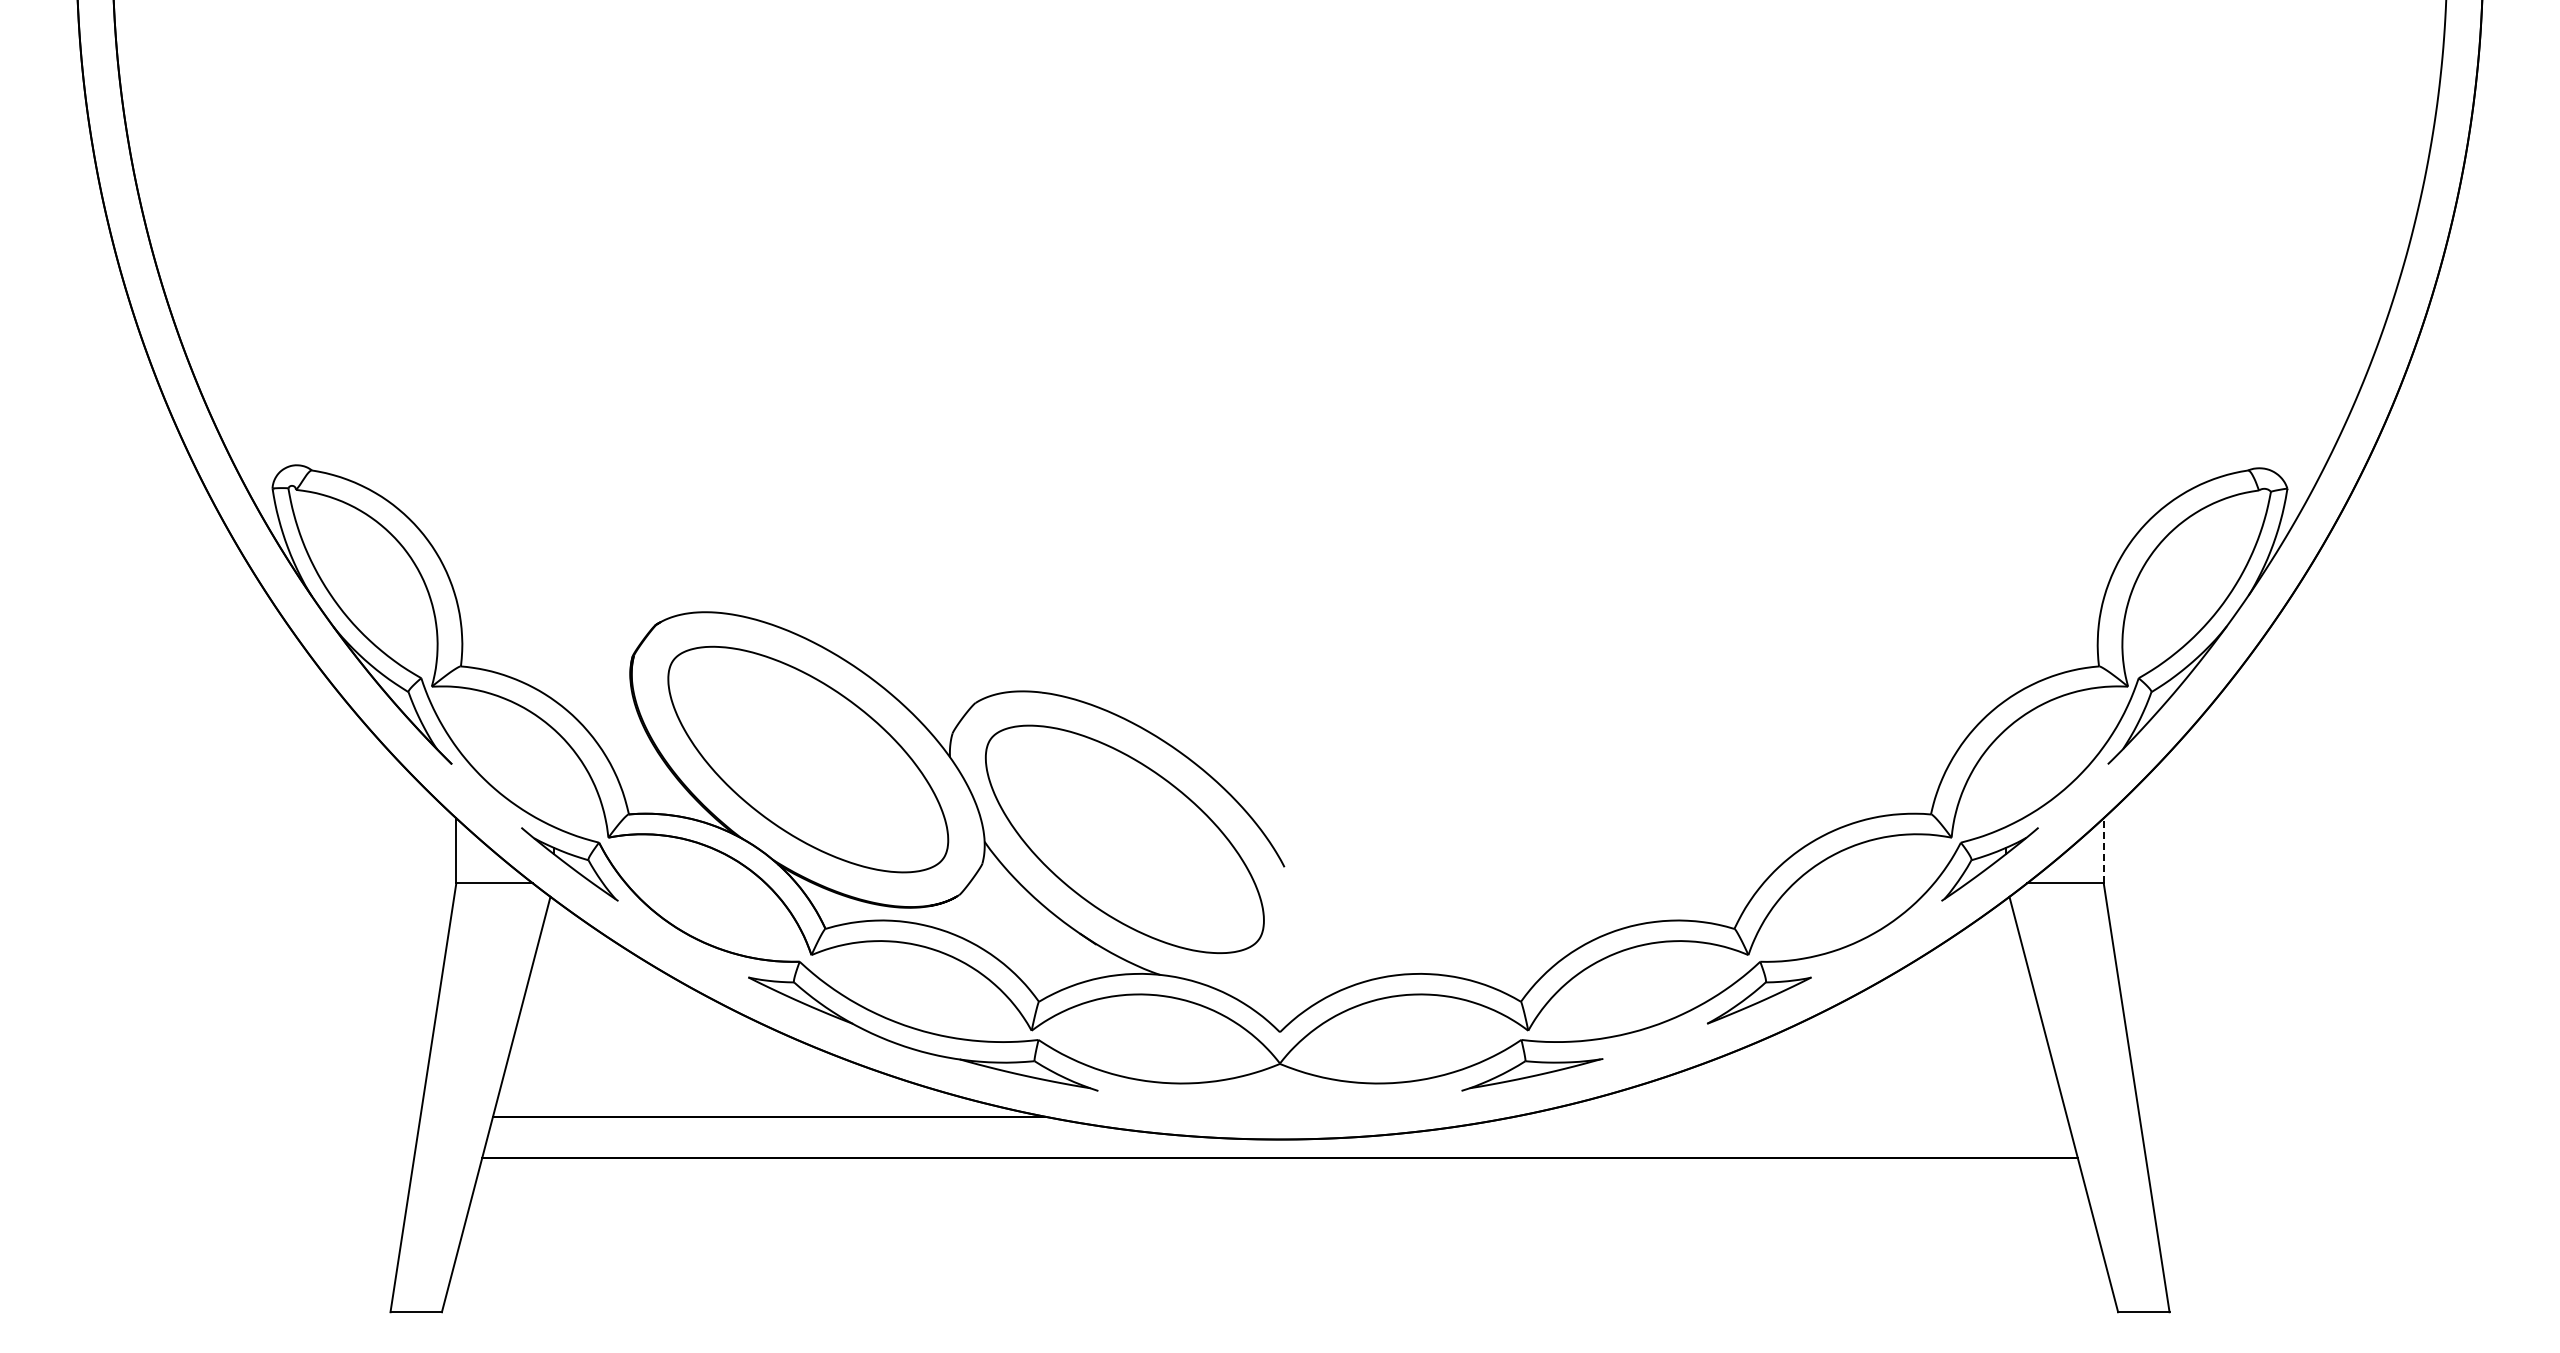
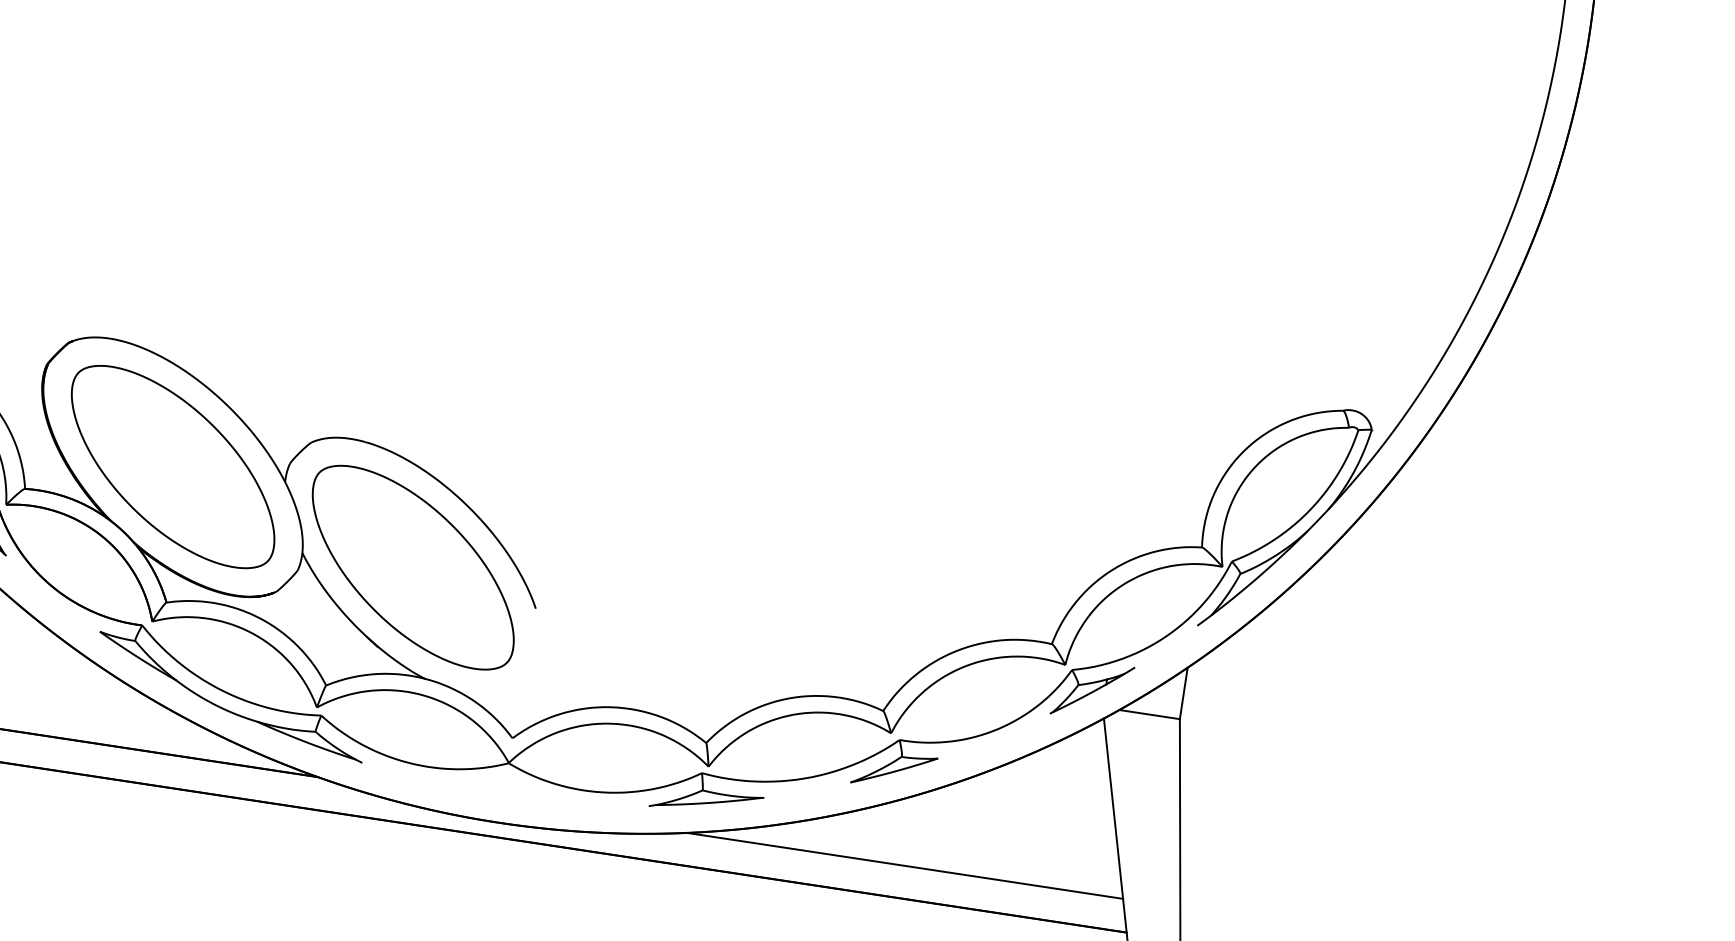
line: (2103, 850) -> (1183, 693), dashed -> solid
line: (1790, 1116) -> (905, 865), added

